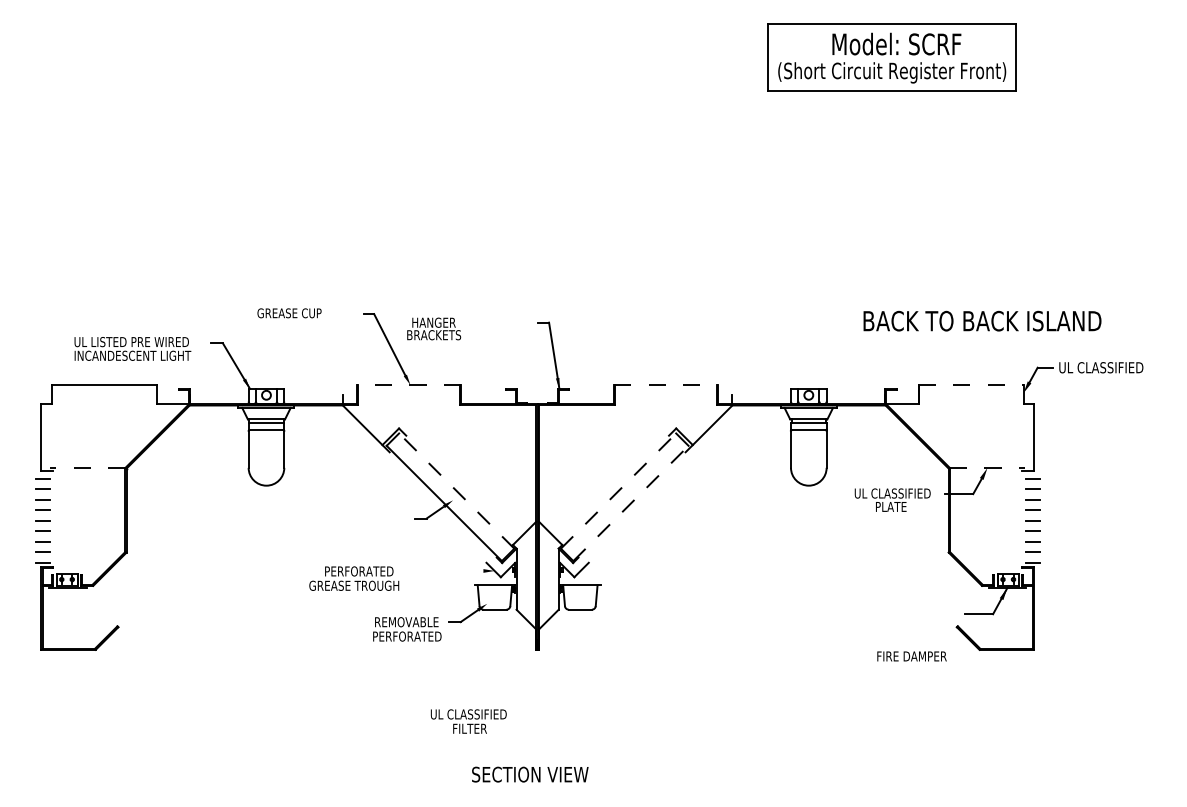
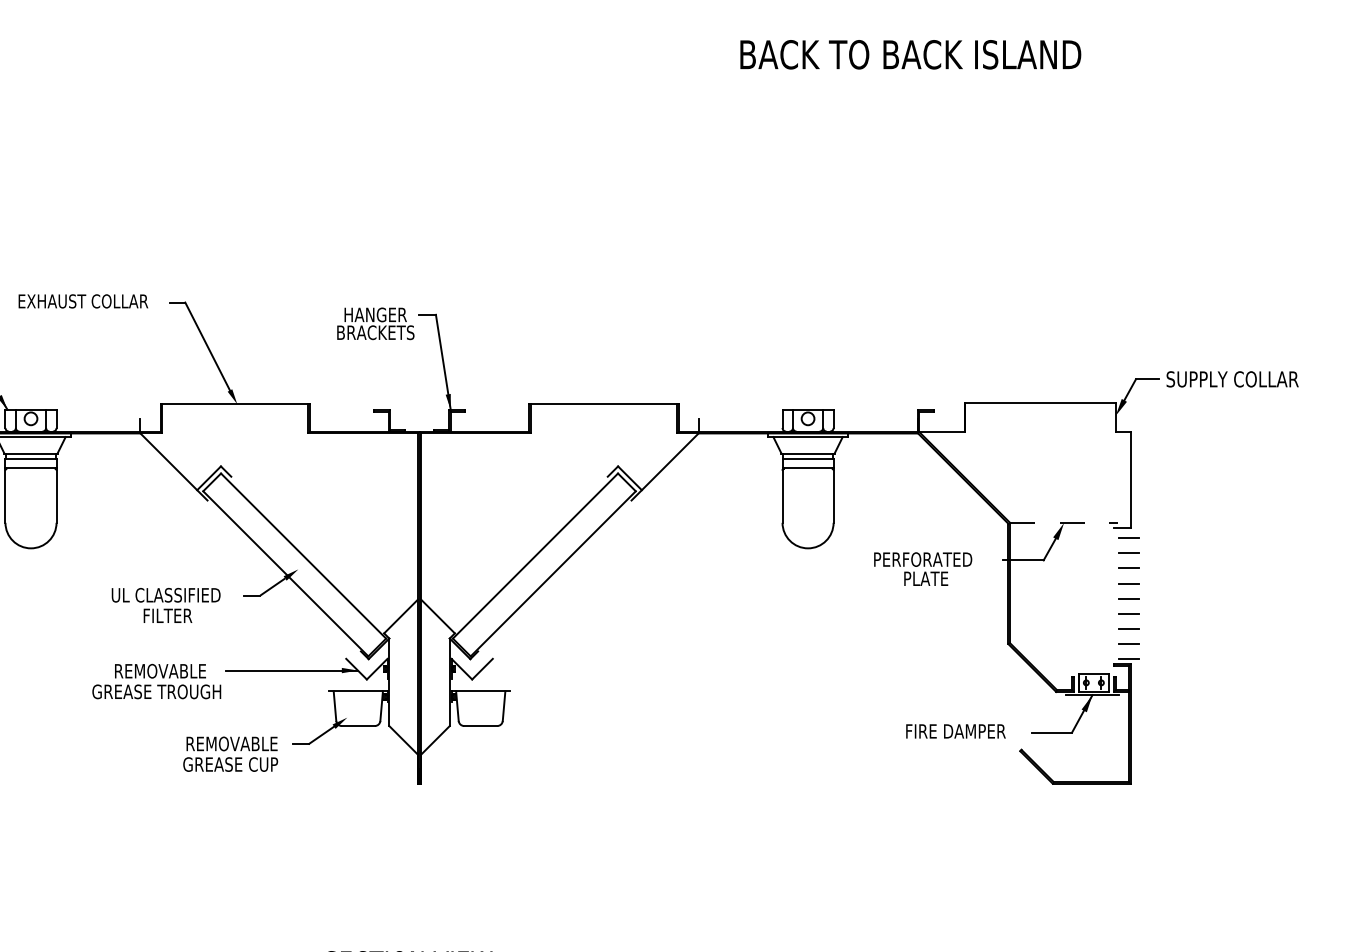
text: (302, 313) -> (82, 301), GREASE CUP -> EXHAUST COLLAR
text: (982, 320) -> (910, 53), moved
text: (434, 328) -> (376, 323), moved
text: (1105, 367) -> (1233, 379), UL CLASSIFIED -> SUPPLY COLLAR
line: (971, 384) -> (1041, 403), dashed -> solid
line: (408, 385) -> (234, 404), dashed -> solid
line: (666, 385) -> (604, 404), dashed -> solid
line: (456, 490) -> (303, 555), dashed -> solid
line: (618, 490) -> (535, 555), dashed -> solid
text: (892, 493) -> (927, 559), UL CLASSIFIED -> PERFORATED
line: (631, 503) -> (554, 573), dashed -> solid
line: (448, 570) -> (291, 669), added
text: (359, 571) -> (164, 671), PERFORATED -> REMOVABLE
text: (406, 636) -> (231, 764), PERFORATED -> GREASE CUP
text: (911, 656) -> (955, 731), moved
text: (468, 721) -> (165, 605), moved

